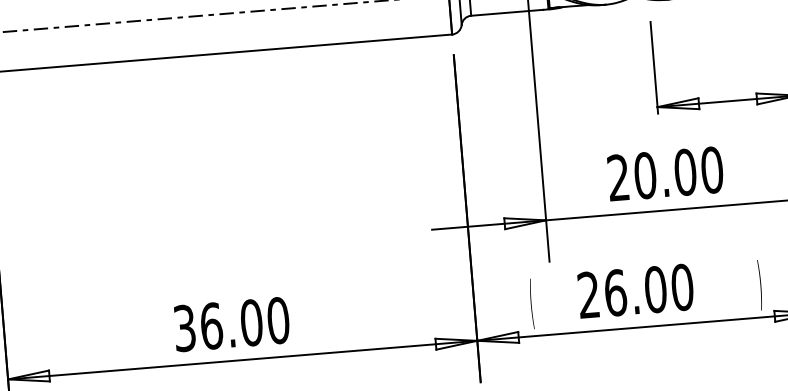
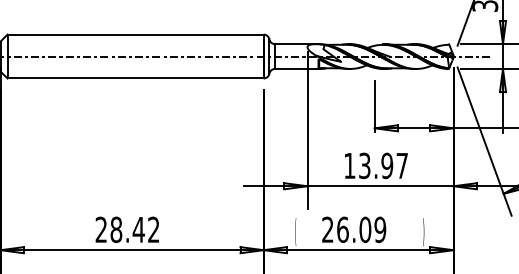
text: (666, 173) -> (376, 165), 20.00 -> 13.97
text: (682, 288) -> (380, 230), 26.00 -> 26.09
text: (231, 323) -> (127, 229), 36.00 -> 28.42

